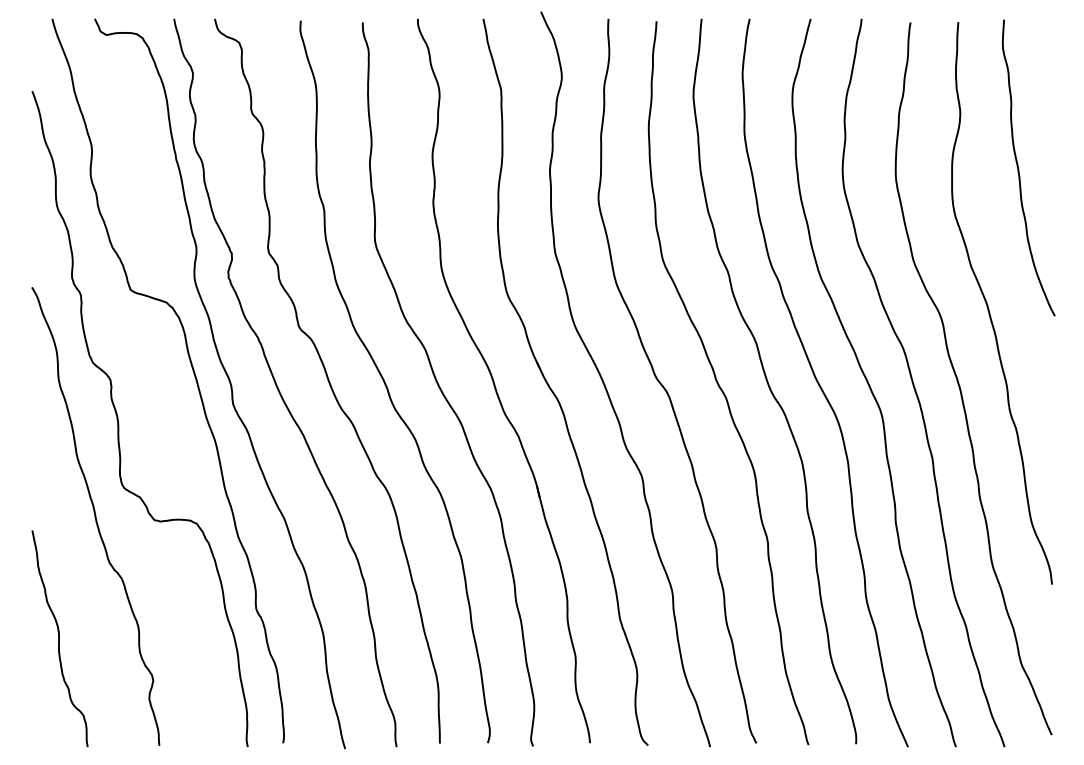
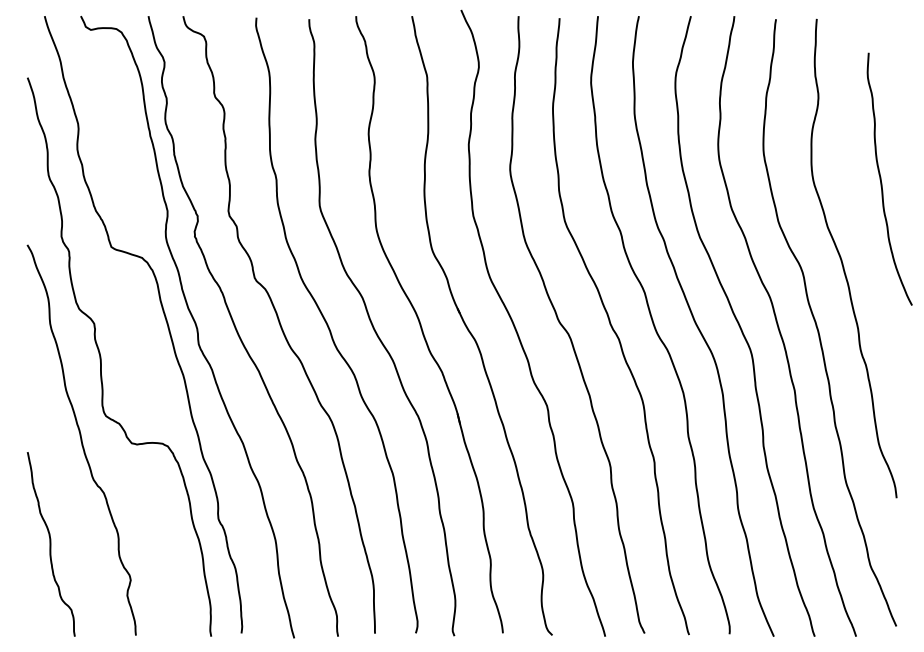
curve: (1019, 167) -> (881, 178), moved

